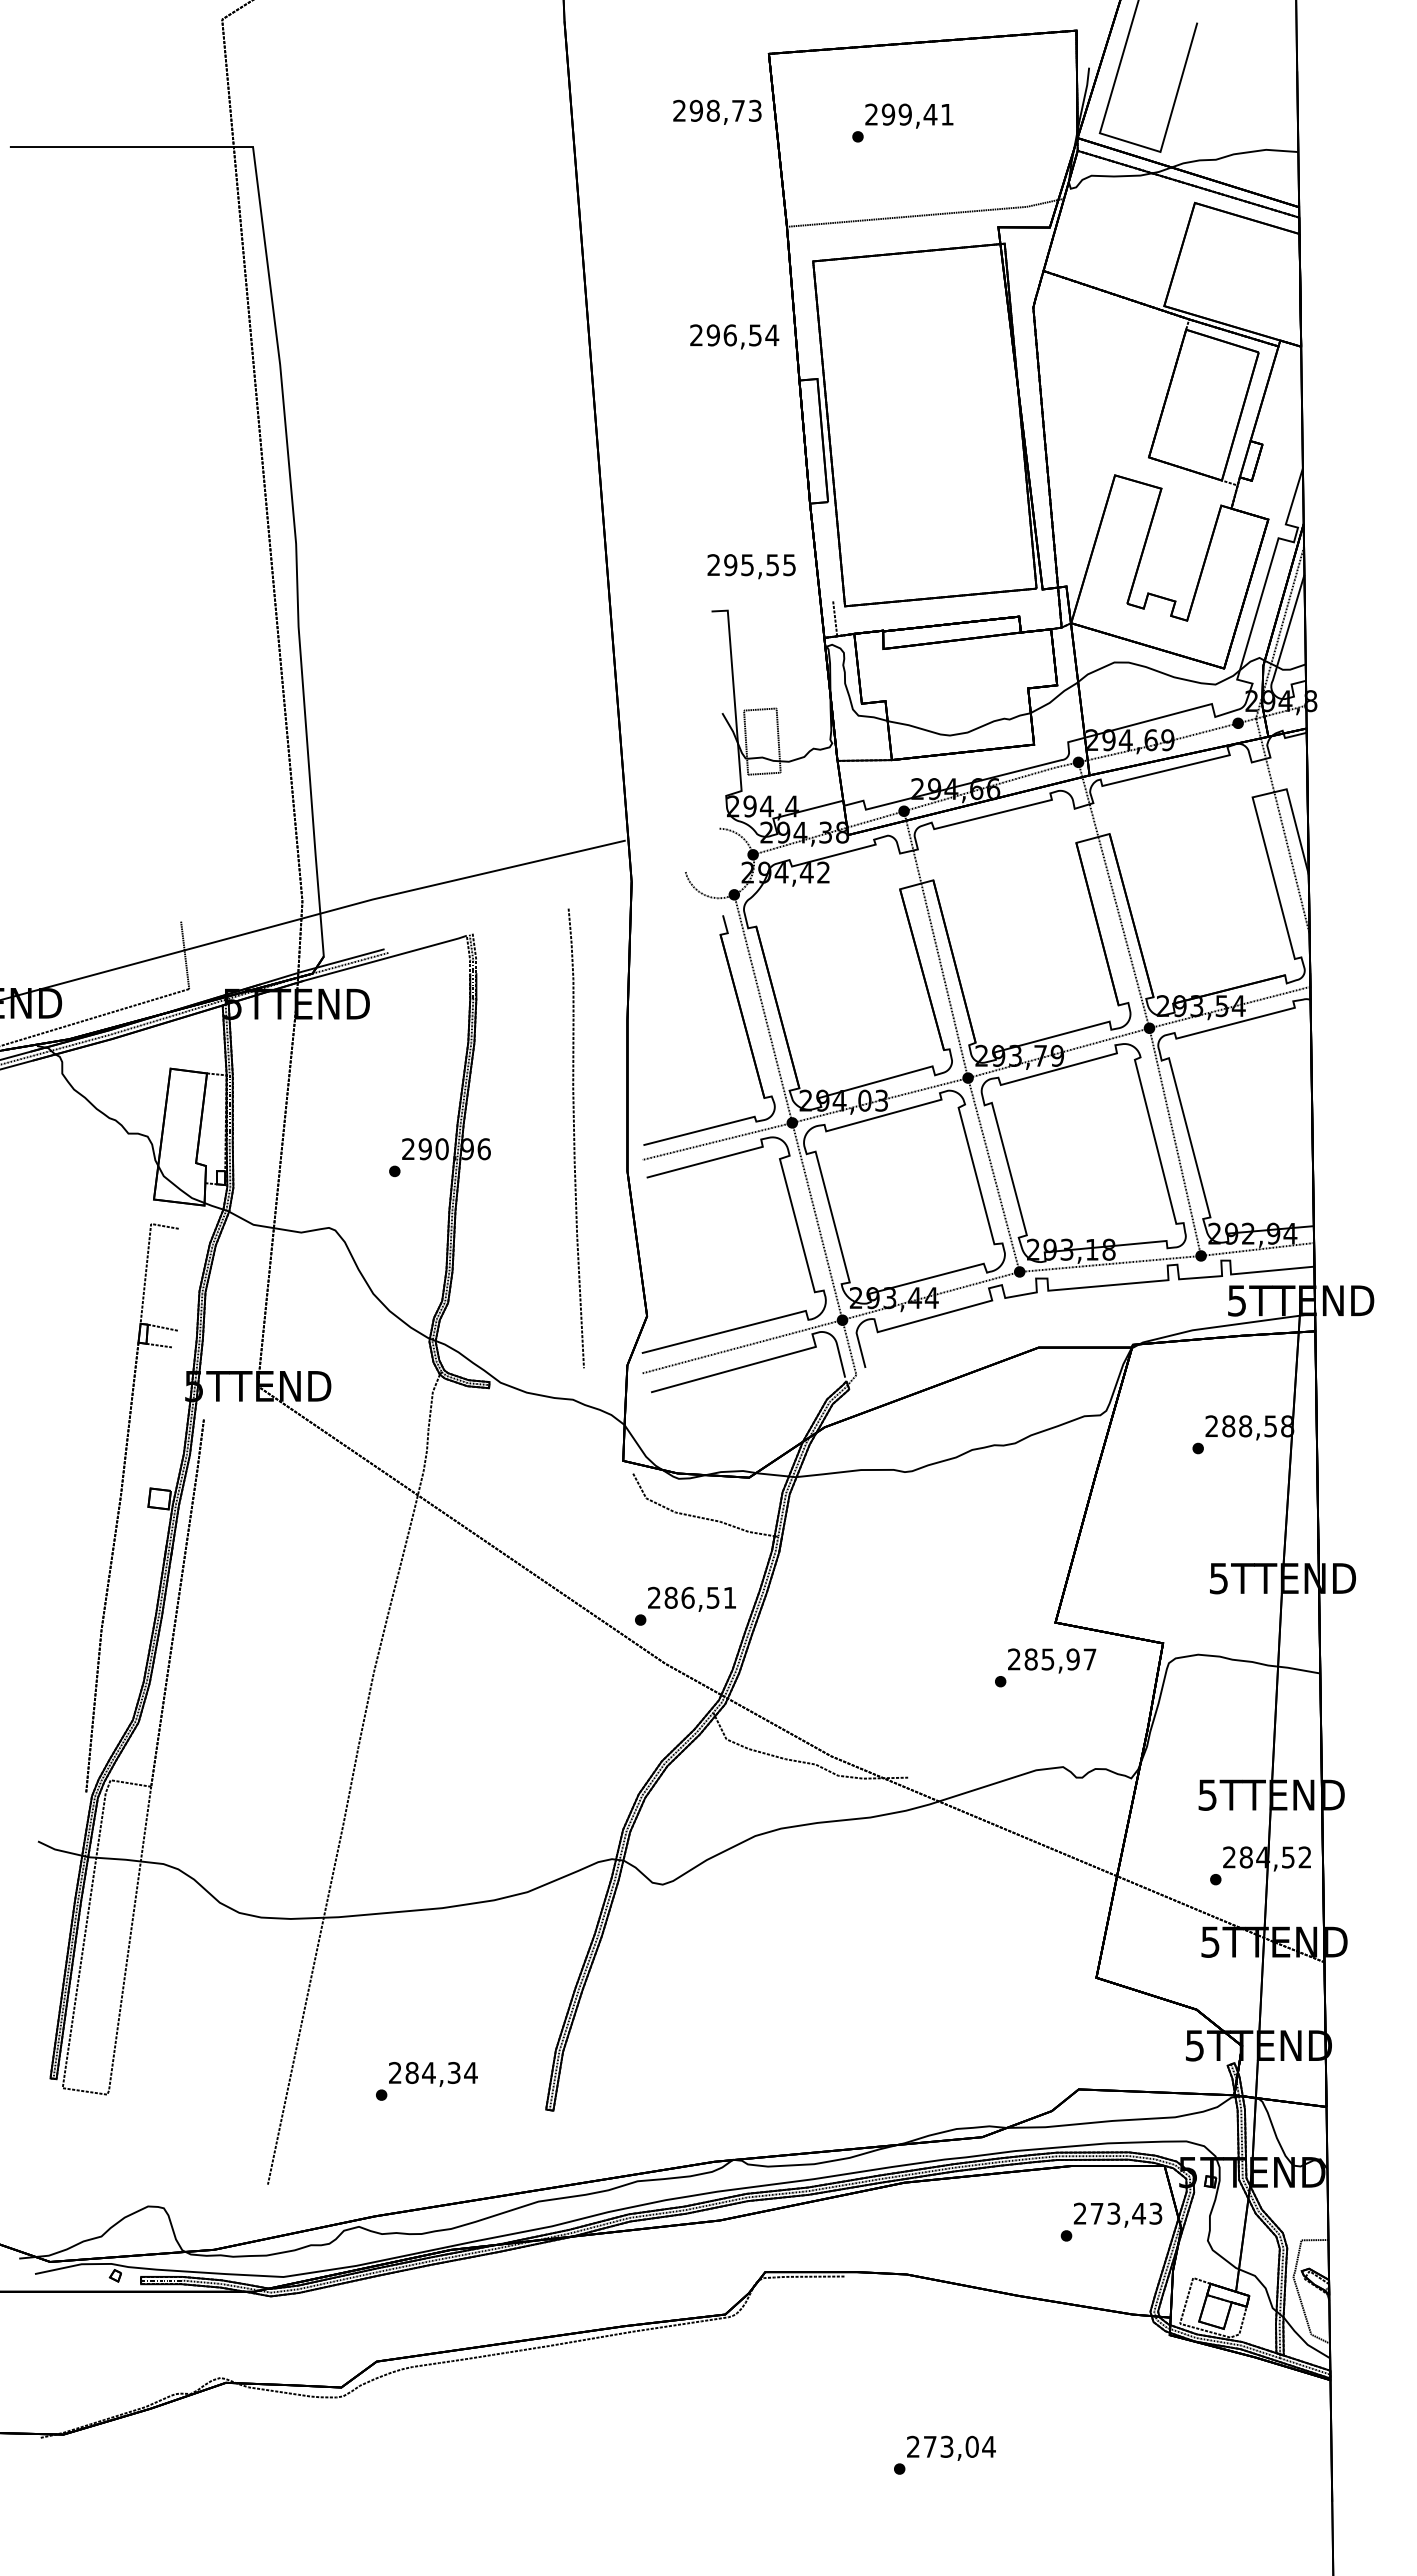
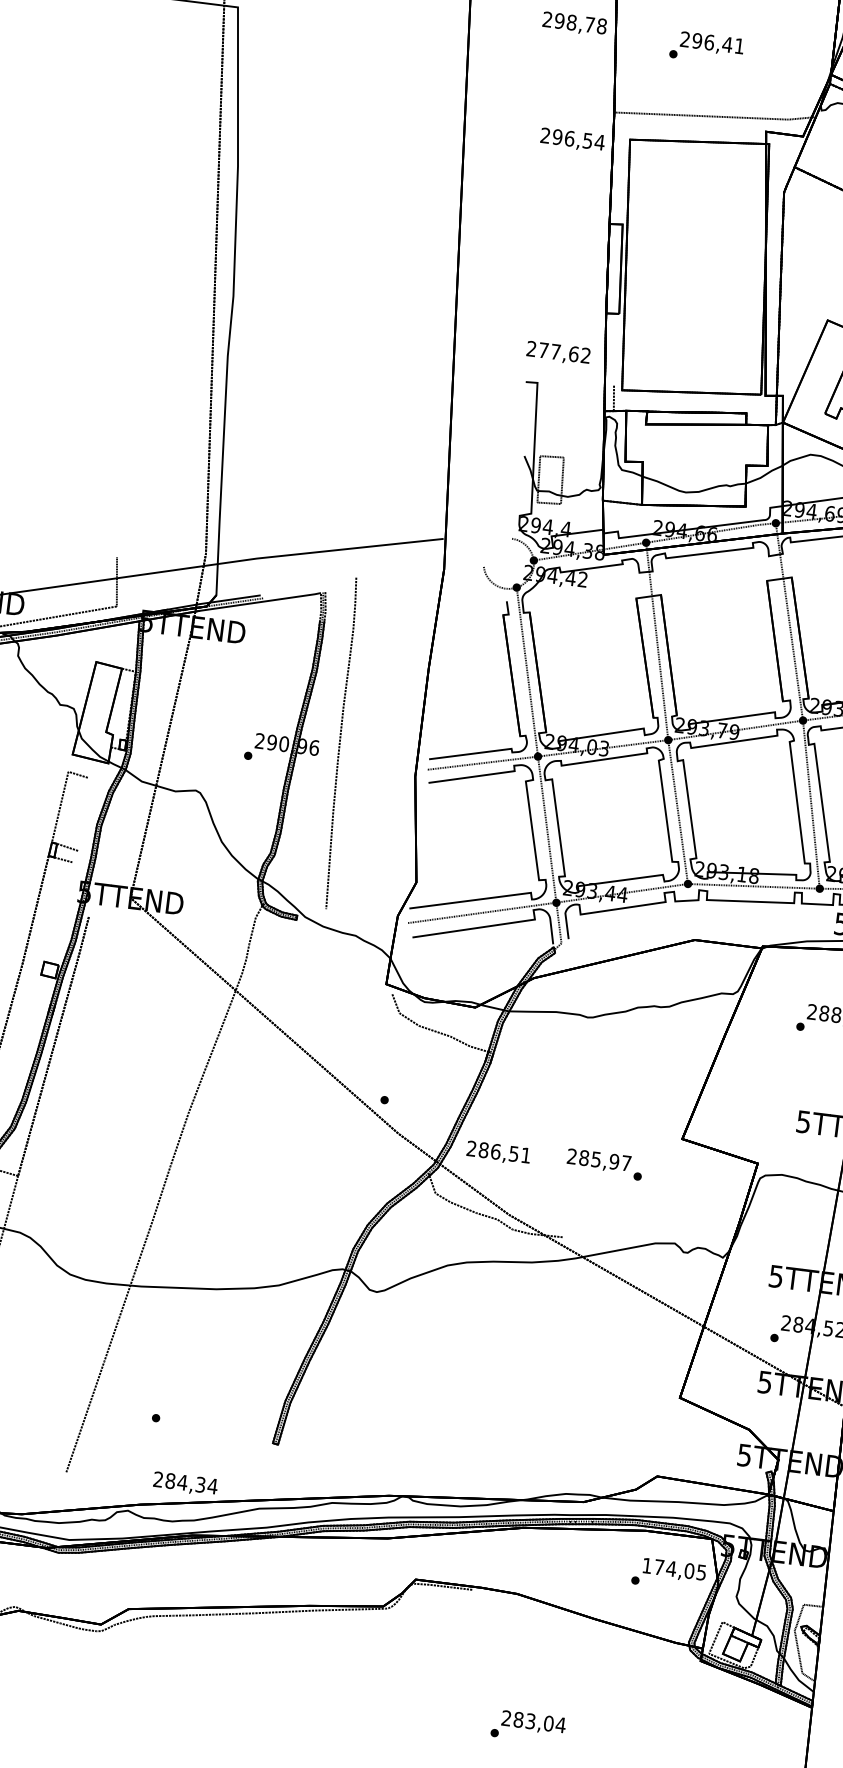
text: (754, 110) -> (601, 26), 298,73 -> 298,78
text: (905, 114) -> (709, 42), 299,41 -> 296,41
text: (734, 336) -> (572, 139), moved
text: (759, 565) -> (564, 353), 295,55 -> 277,62
curve: (575, 1138) -> (340, 743), moved
text: (691, 1598) -> (498, 1152), moved
text: (1052, 1660) -> (599, 1160), moved
text: (433, 2074) -> (185, 1484), moved
text: (1117, 2213) -> (674, 1569), 273,43 -> 174,05
text: (929, 2446) -> (518, 1719), 273,04 -> 283,04

